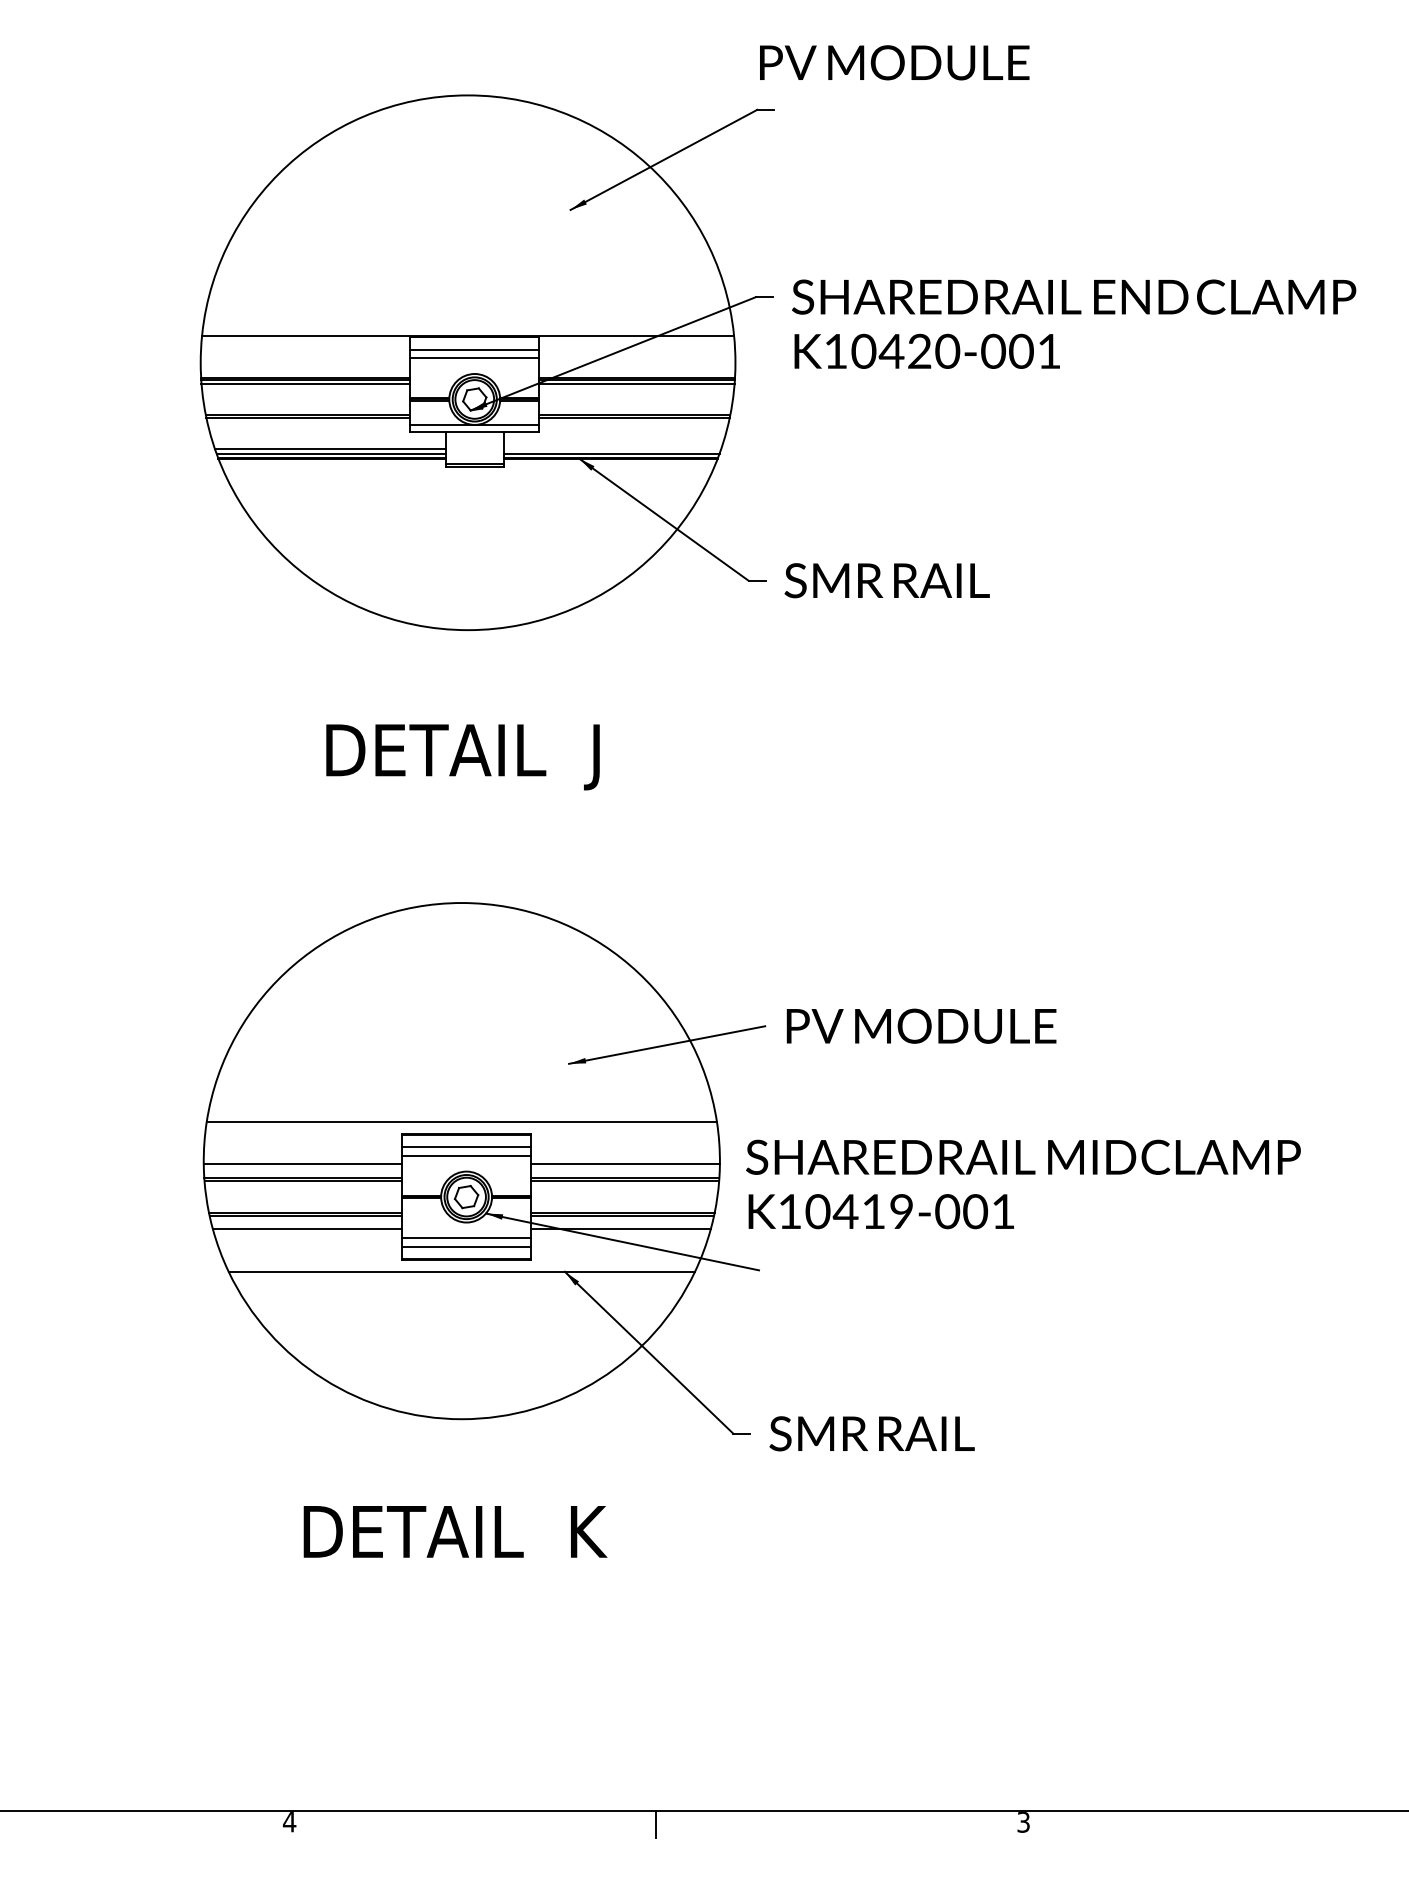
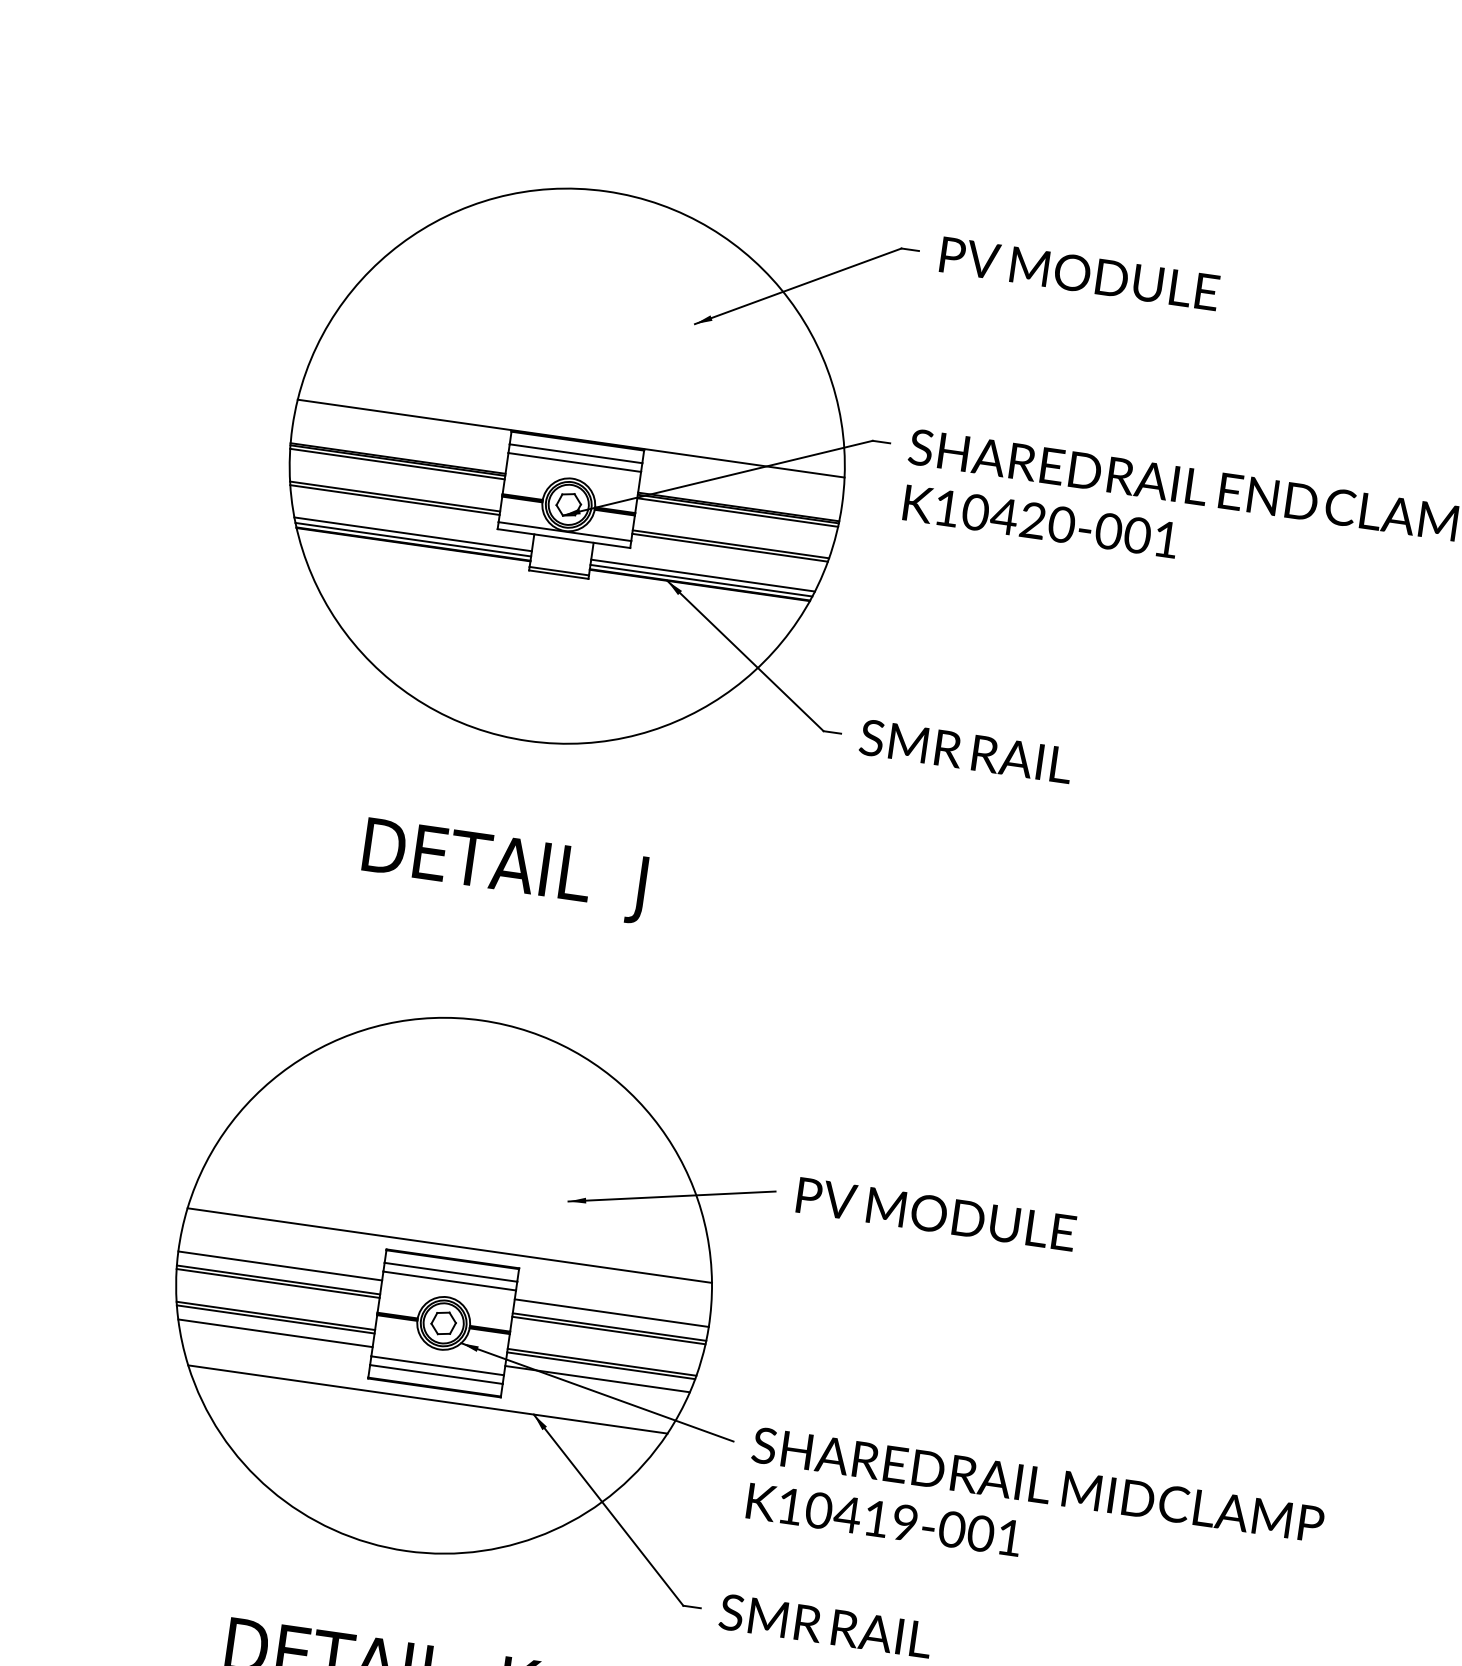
text: (894, 62) -> (1079, 273), moved
line: (612, 448) -> (703, 575), added
text: (1023, 1184) -> (1034, 1512), moved

